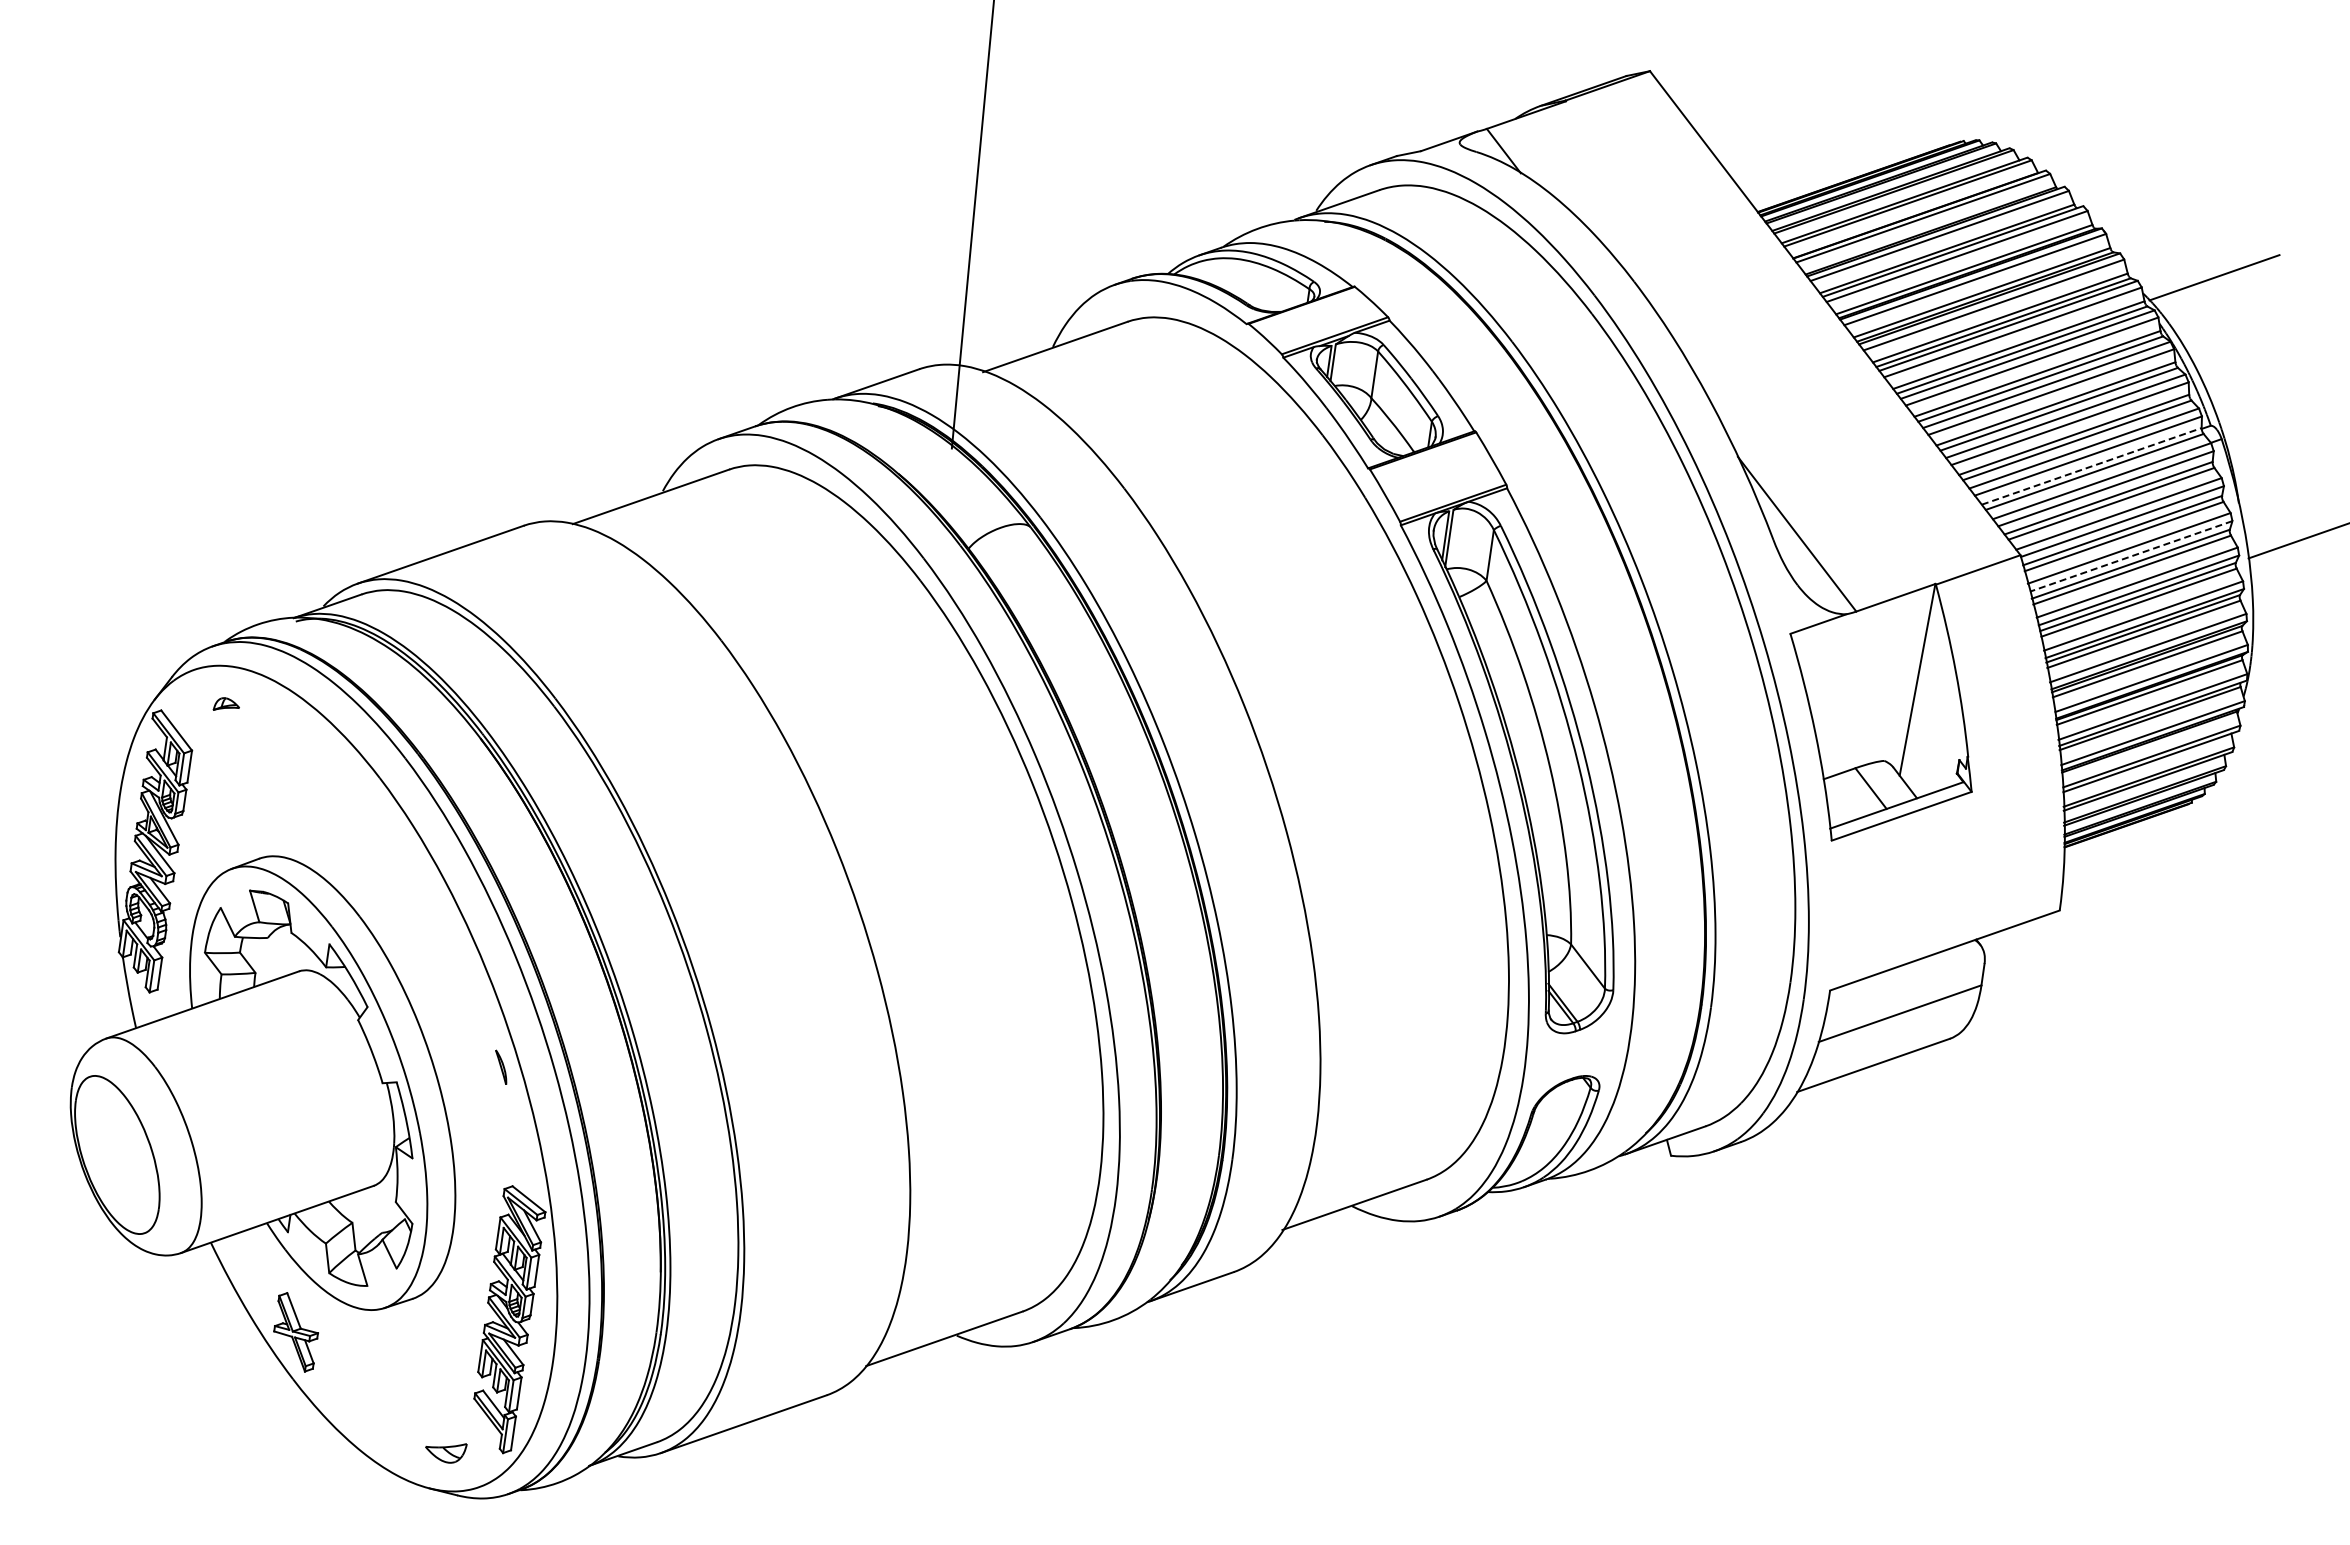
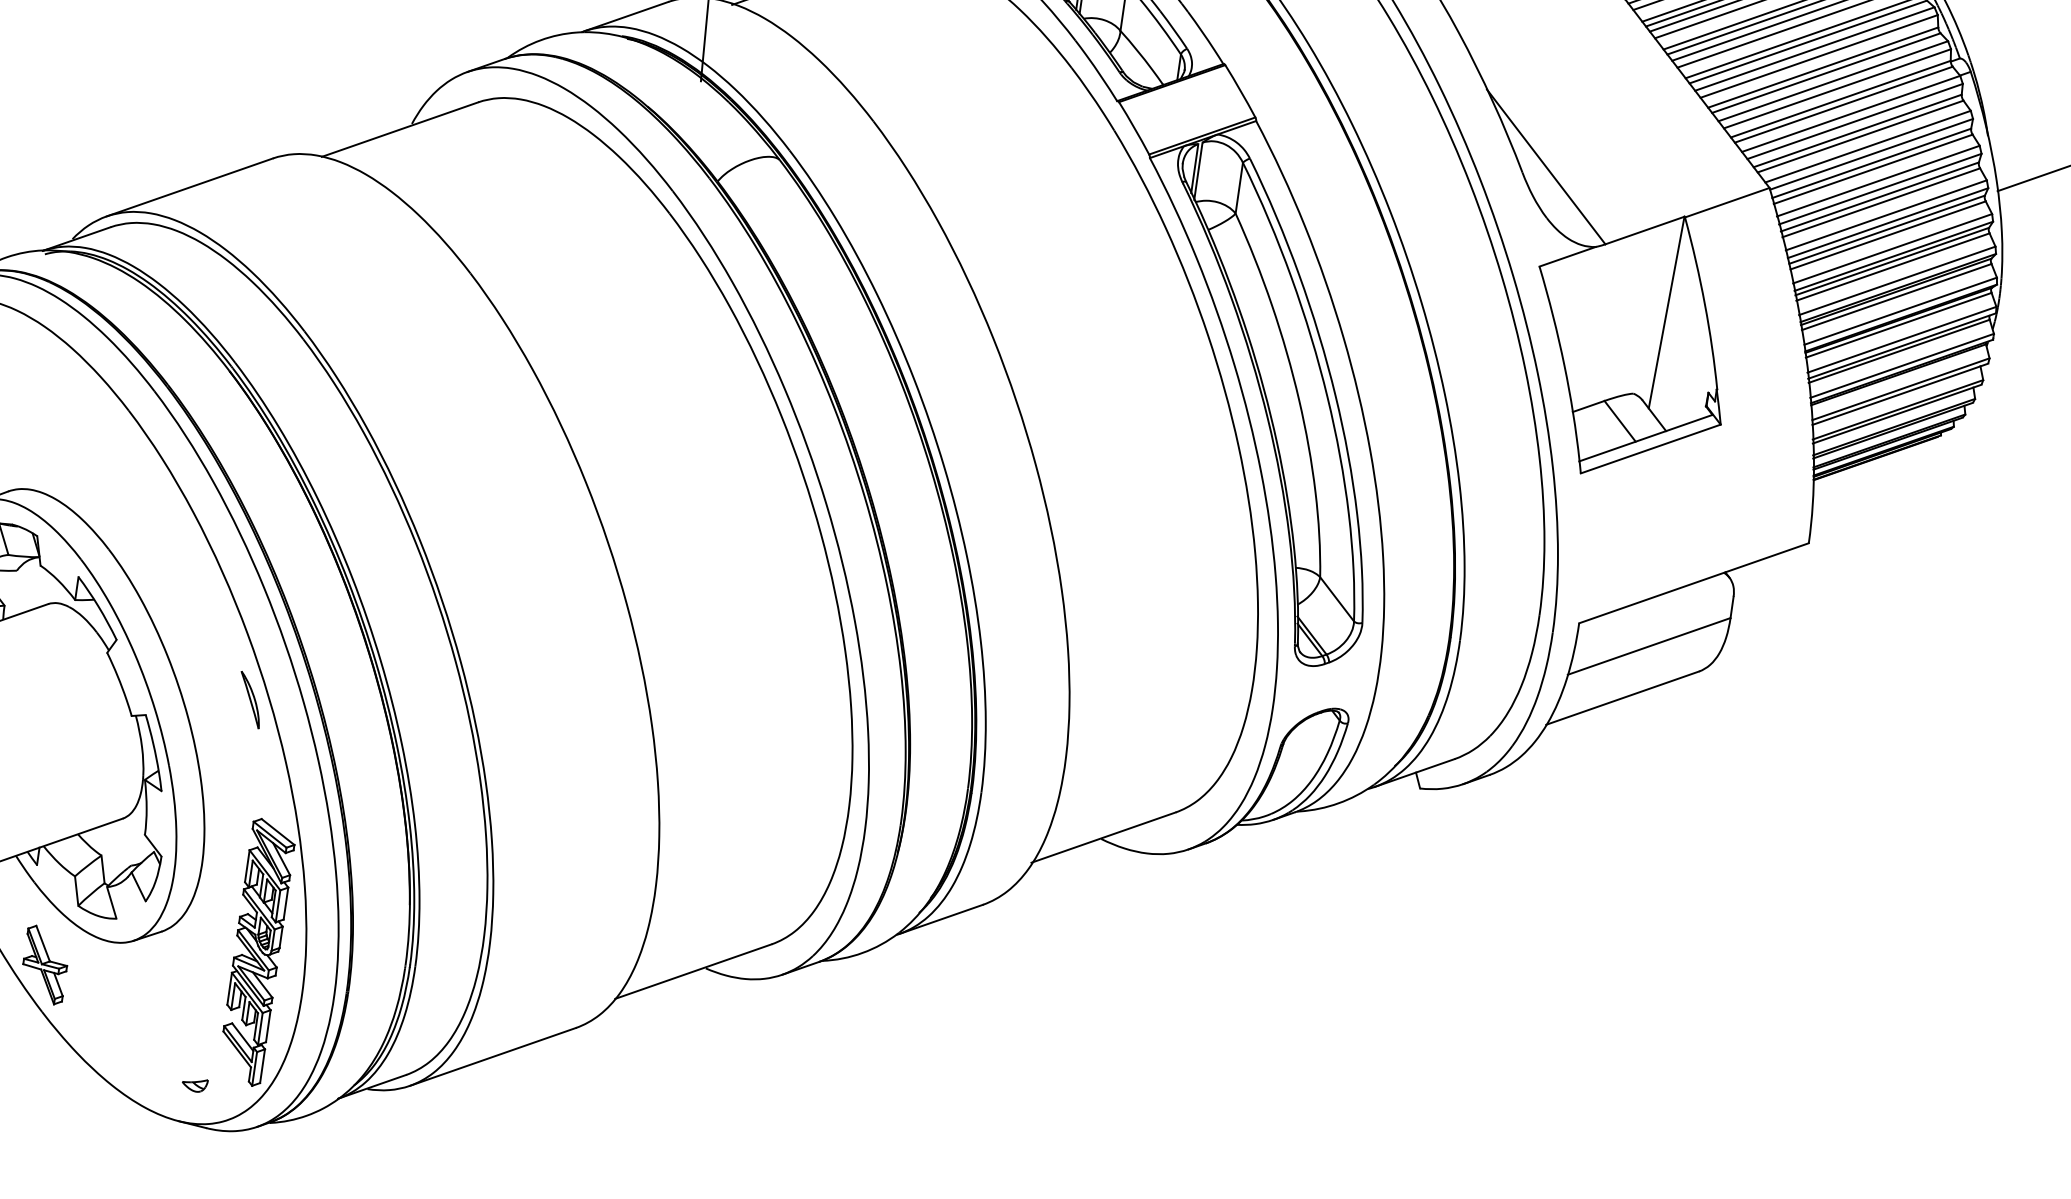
line: (2092, 466) -> (1841, 99), dashed -> solid
line: (2130, 556) -> (1879, 189), dashed -> solid
part: (500, 1067) -> (249, 700), size x1.67
part: (445, 1452) -> (194, 1085), size x0.62

